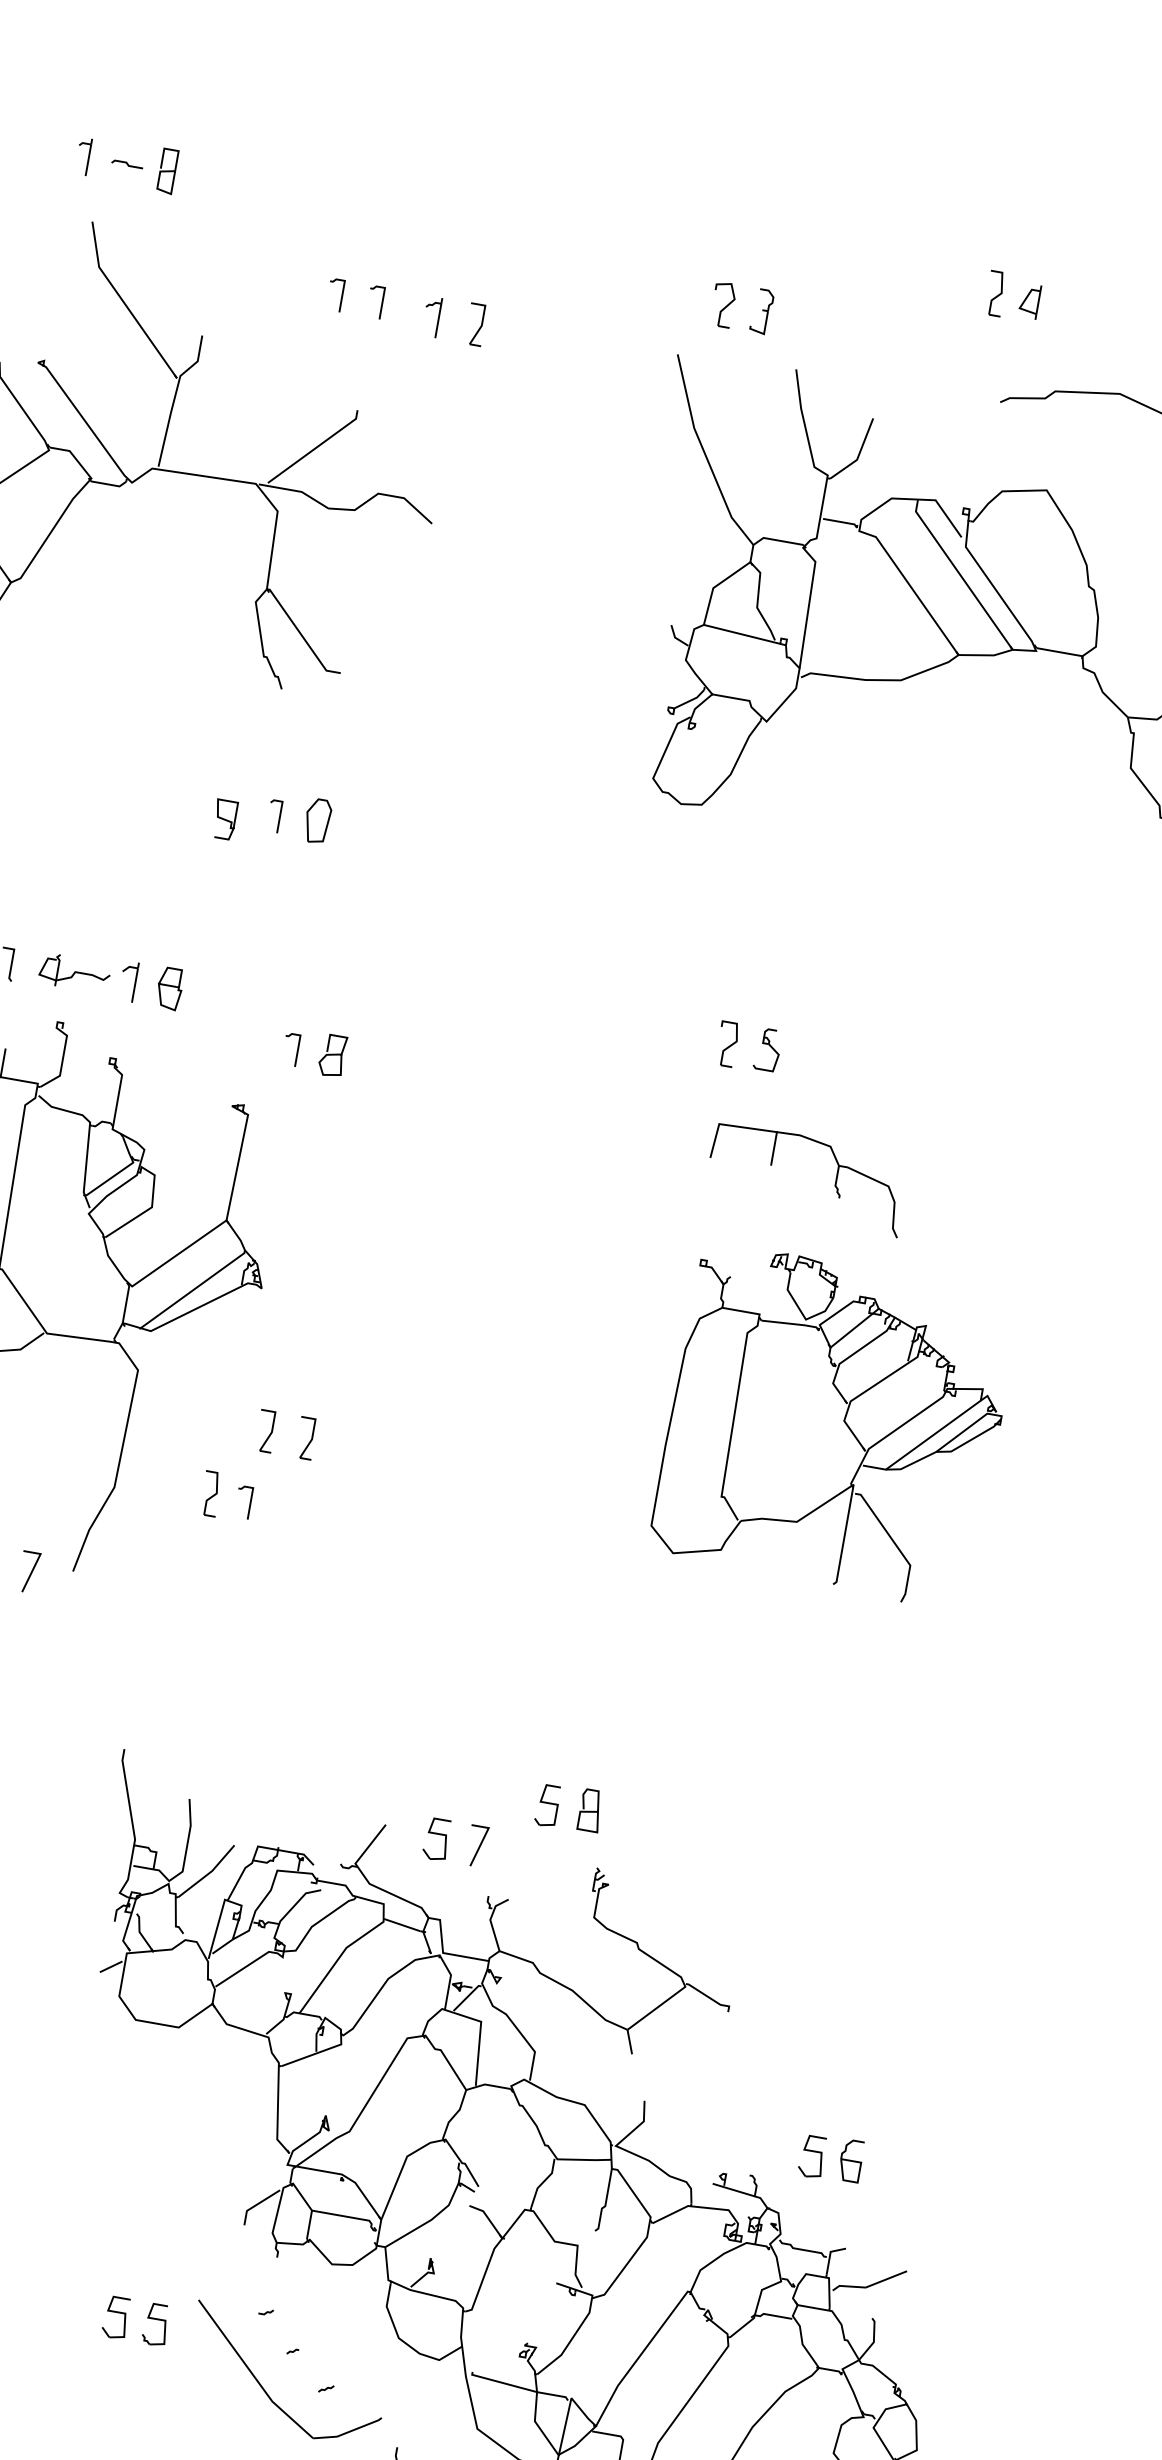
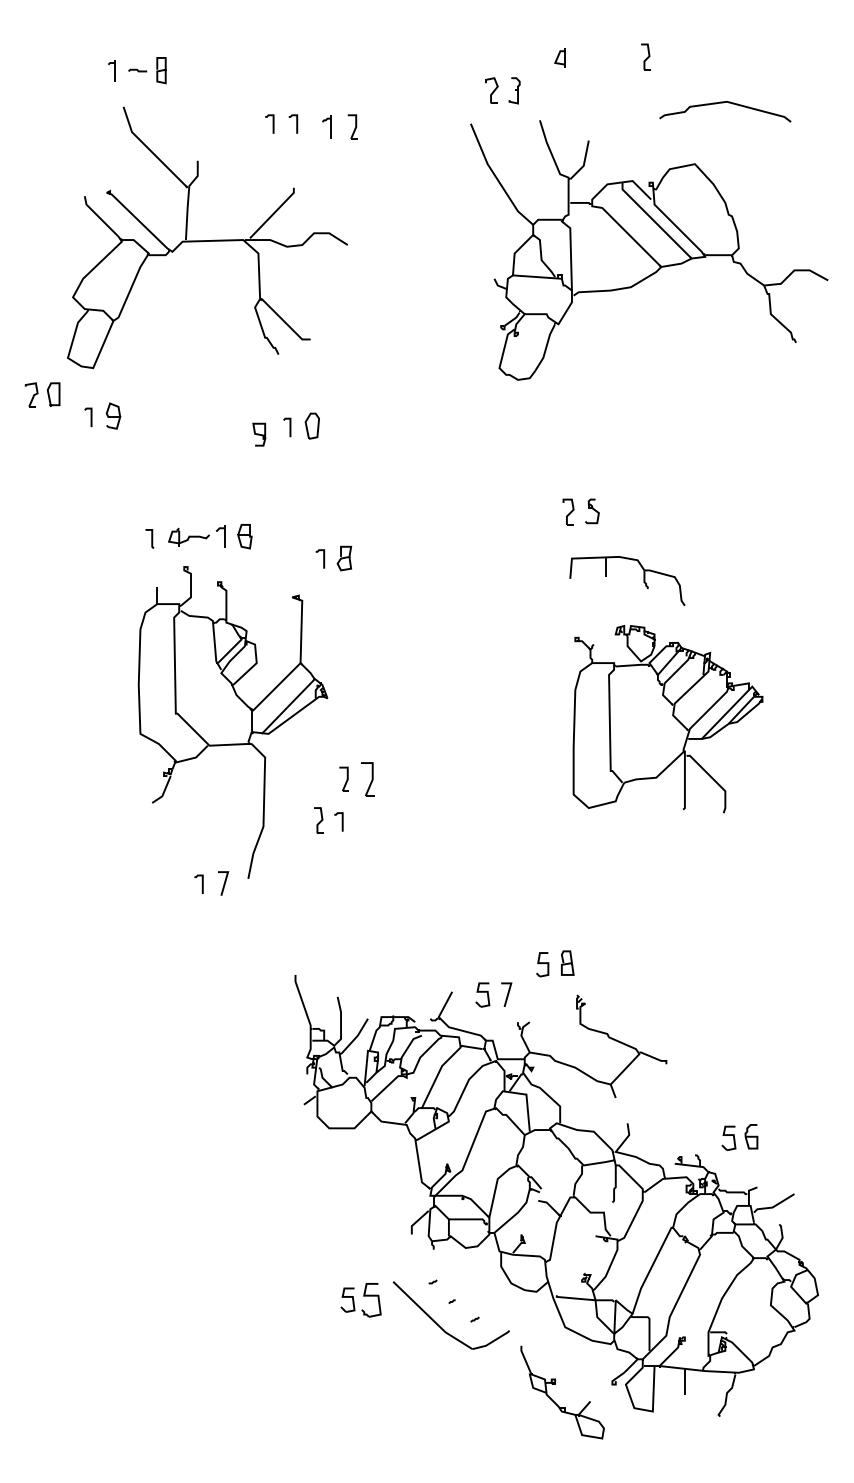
part: (1028, 300) -> (559, 57), moved
part: (305, 1436) -> (367, 778), size x1.4
part: (156, 2323) -> (371, 1299), size x1.4

